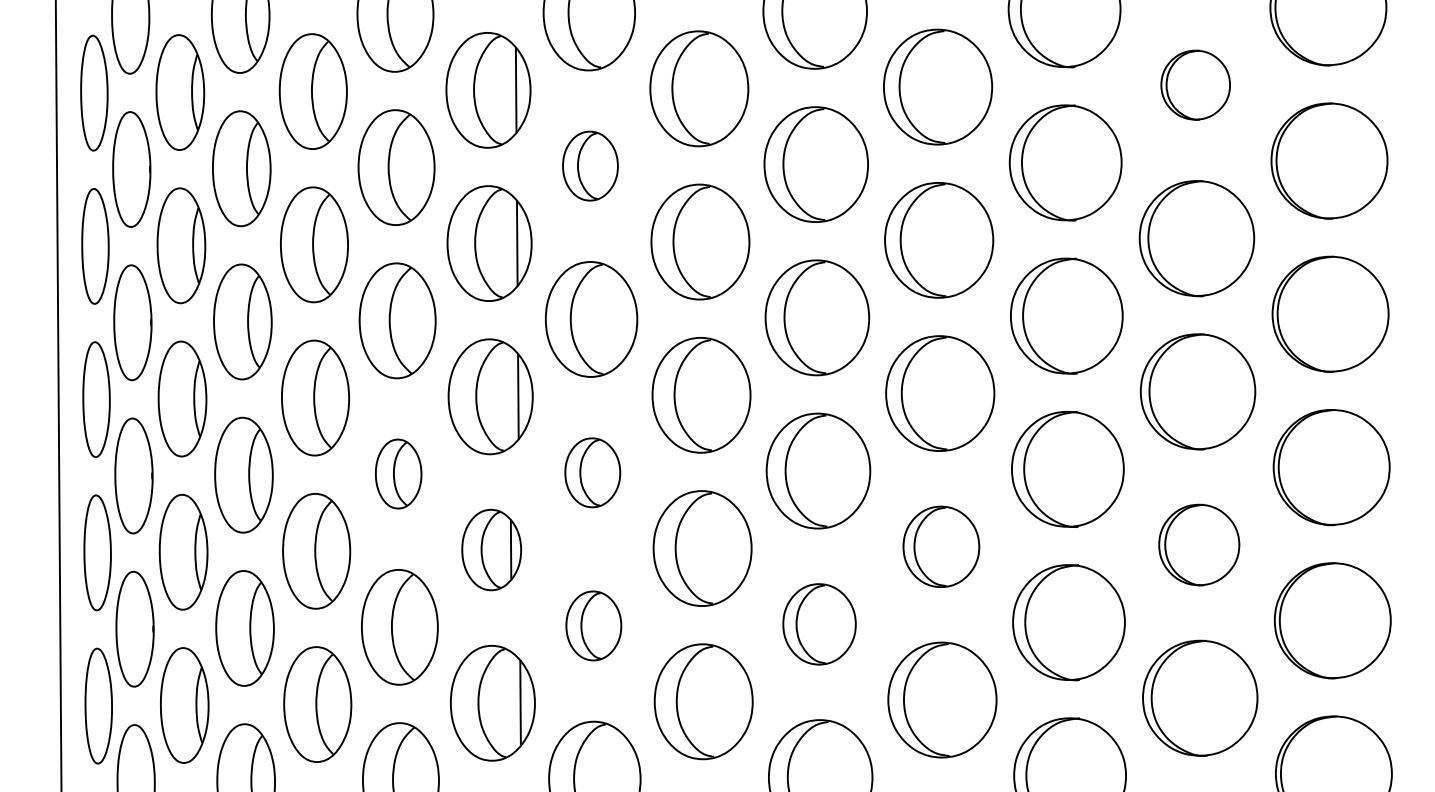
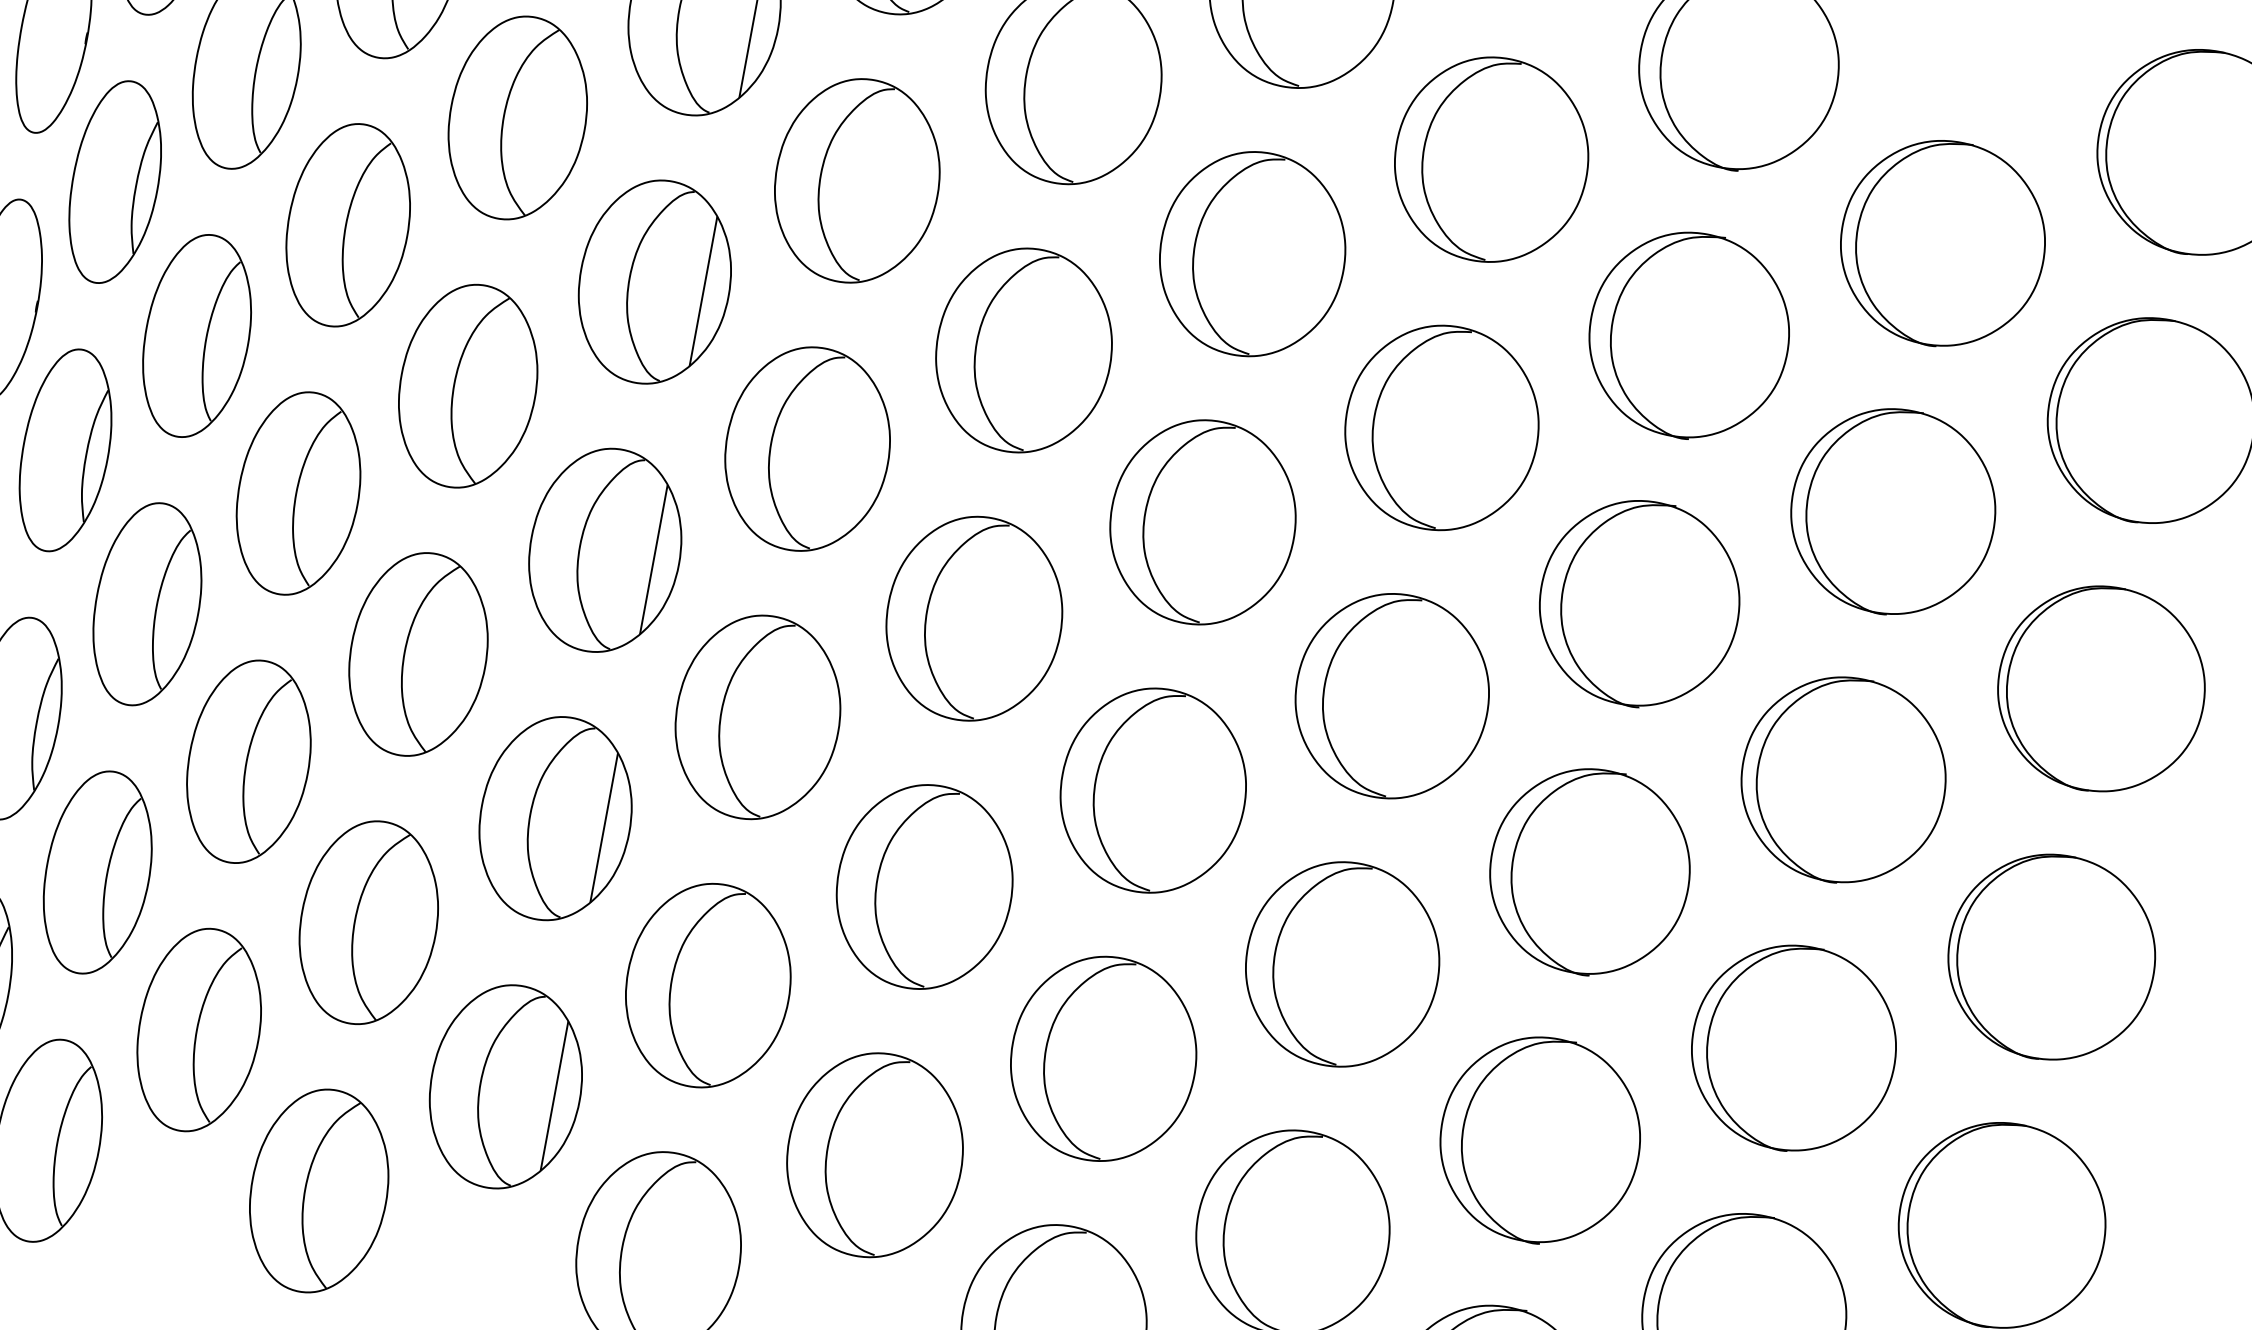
part: (1195, 84) -> (1942, 241), size x1.67
part: (590, 165) -> (857, 179), size x1.67
part: (592, 472) -> (757, 717), size x1.67
part: (398, 473) -> (418, 653), size x1.67
part: (1199, 544) -> (1794, 1047), size x1.43
part: (941, 546) -> (1343, 964), size x1.43
part: (491, 549) -> (555, 817), size x1.43
part: (819, 624) -> (1103, 1059), size x1.43
part: (593, 625) -> (708, 984), size x1.67

